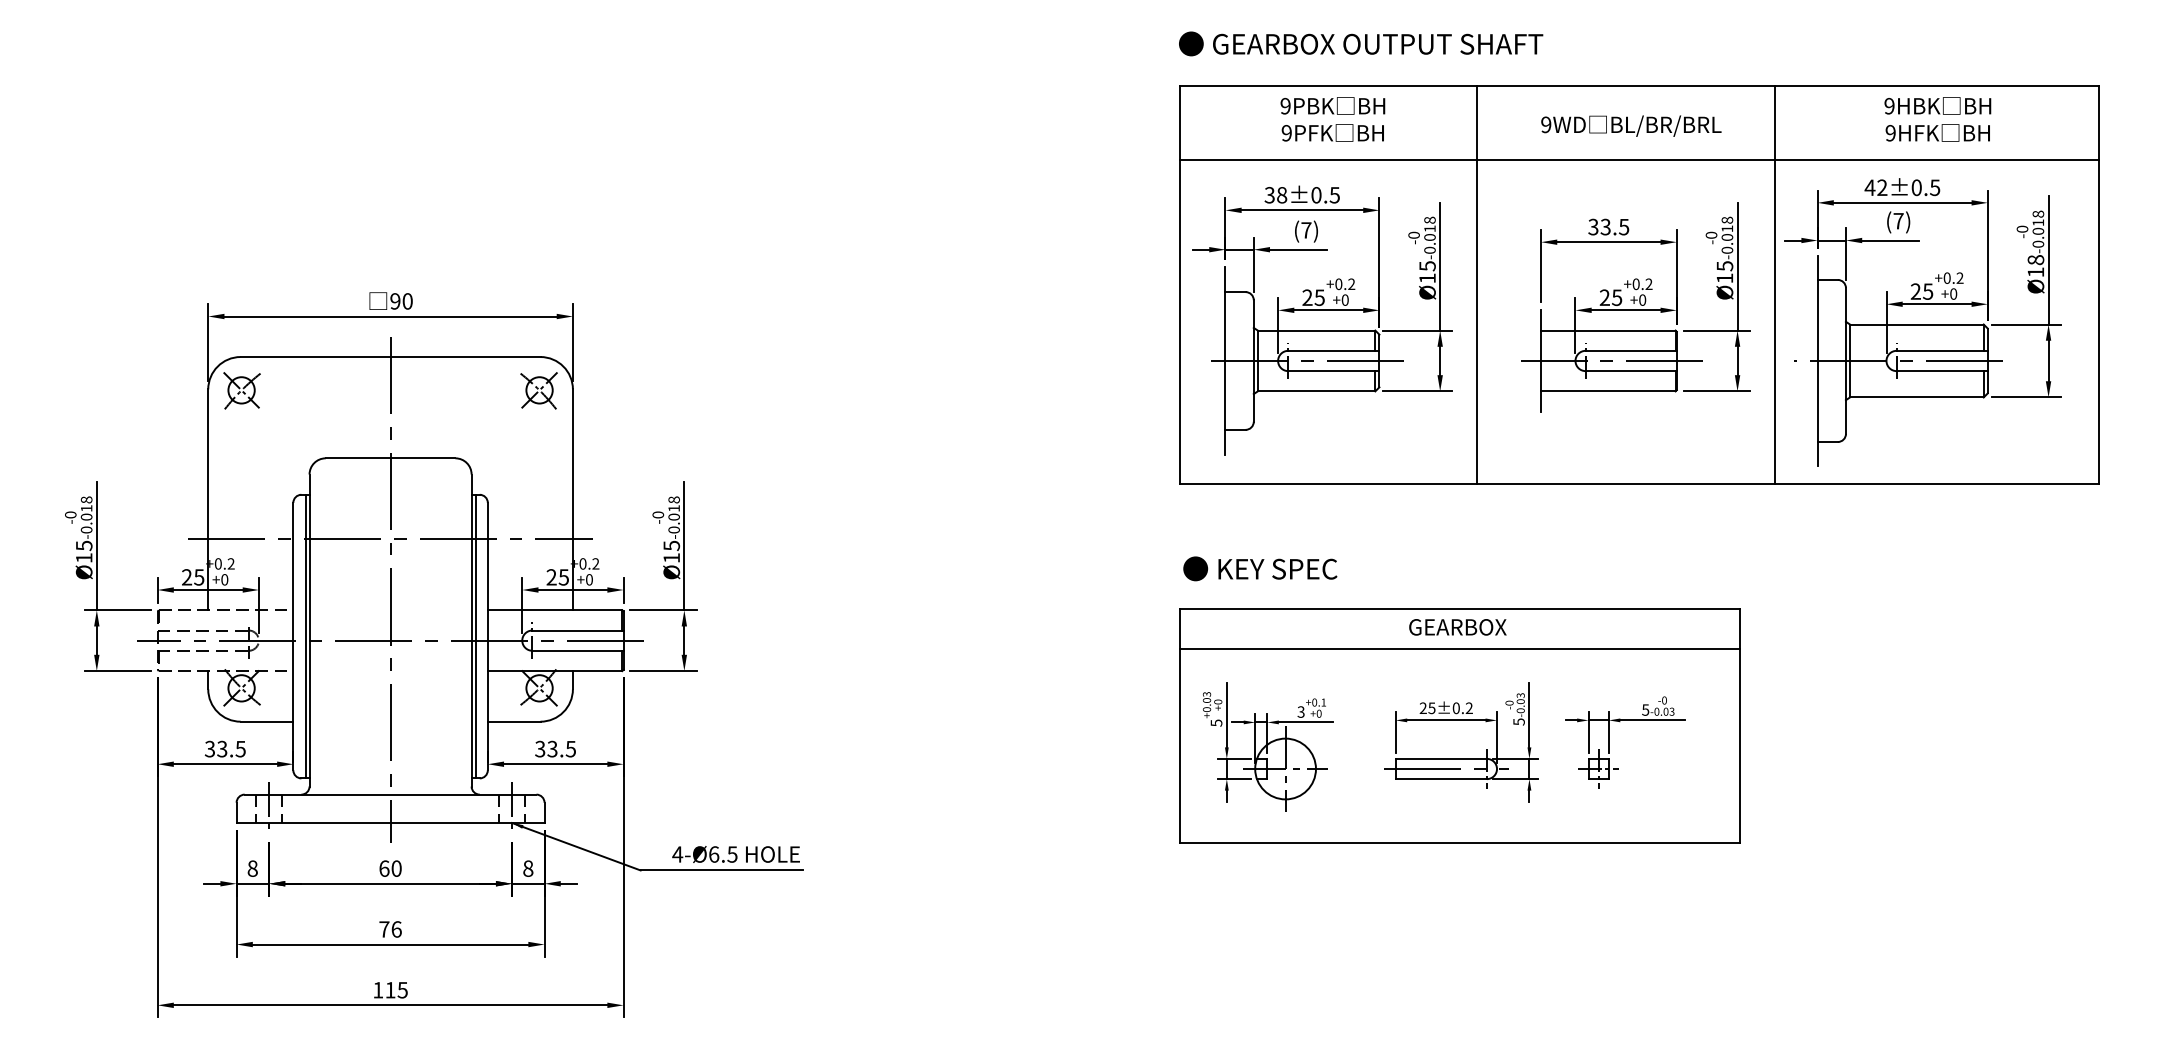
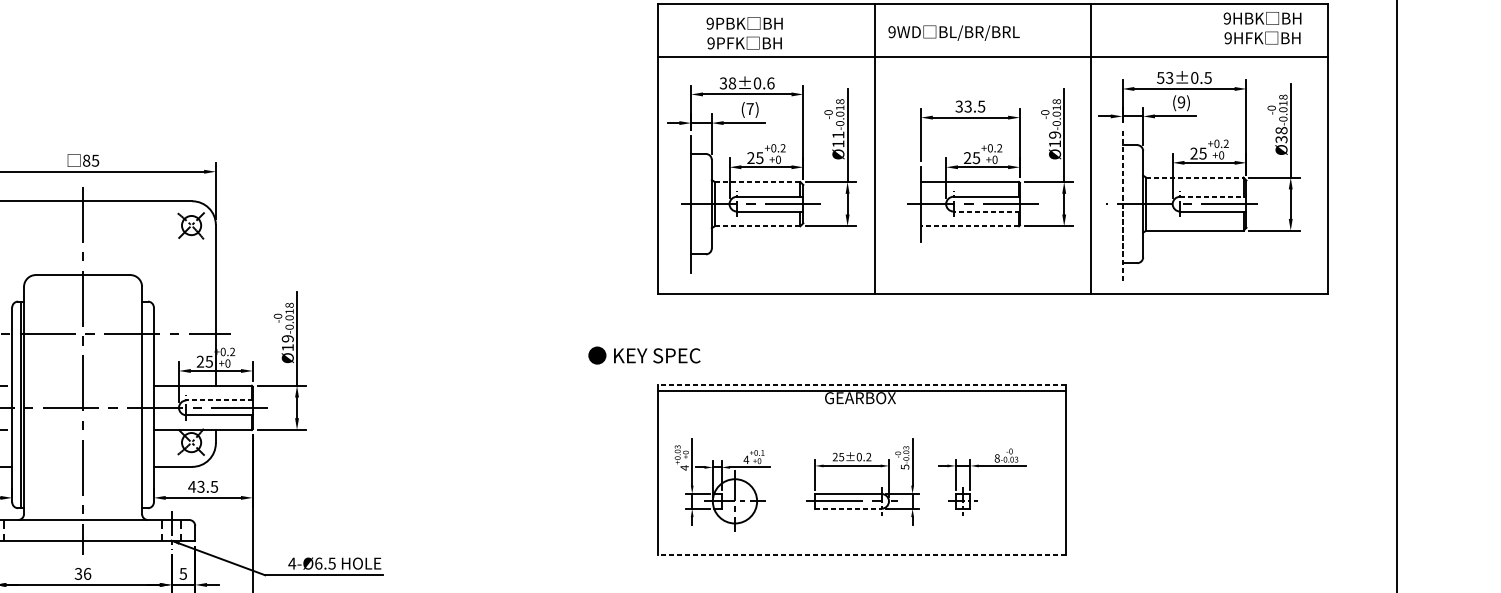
text: (1332, 119) -> (744, 33), moved
text: (1937, 119) -> (1262, 28), moved
text: (1631, 125) -> (954, 32), moved
text: (1875, 187) -> (1164, 77), 42±0.5 -> 53±0.5
text: (1334, 195) -> (770, 83), 0.5 -> 0.6
text: (1898, 220) -> (1181, 101), (7) -> (9)
text: (1427, 266) -> (838, 135), Ø15 -> Ø11
text: (1724, 266) -> (1054, 135), Ø15 -> Ø19
text: (2035, 272) -> (1281, 139), Ø18 -> Ø38
text: (401, 301) -> (91, 160), 90 -> 85
line: (1916, 324) -> (1194, 177), solid -> dashed
line: (1316, 330) -> (757, 181), solid -> dashed
line: (1942, 350) -> (1213, 196), solid -> dashed
line: (1817, 360) -> (1122, 203), solid -> dashed
line: (1631, 371) -> (986, 211), solid -> dashed
line: (1316, 391) -> (757, 226), solid -> dashed
line: (1607, 391) -> (969, 226), solid -> dashed
text: (671, 545) -> (287, 338), Ø15 -> Ø19
text: (1260, 568) -> (644, 355), moved
line: (1459, 608) -> (861, 384), solid -> dashed
line: (577, 630) -> (219, 400), solid -> dashed
line: (475, 636) -> (144, 404), removed
line: (1459, 649) -> (861, 391), moved
text: (1645, 709) -> (997, 458), 5 -> 8
text: (1300, 711) -> (745, 459), 3 -> 4
text: (1216, 723) -> (684, 468), 5 -> 4
text: (539, 748) -> (191, 486), 33.5 -> 43.5
line: (1441, 779) -> (848, 509), solid -> dashed
line: (1459, 842) -> (861, 554), solid -> dashed
text: (390, 868) -> (83, 573), 60 -> 36
text: (528, 868) -> (183, 573), 8 -> 5

